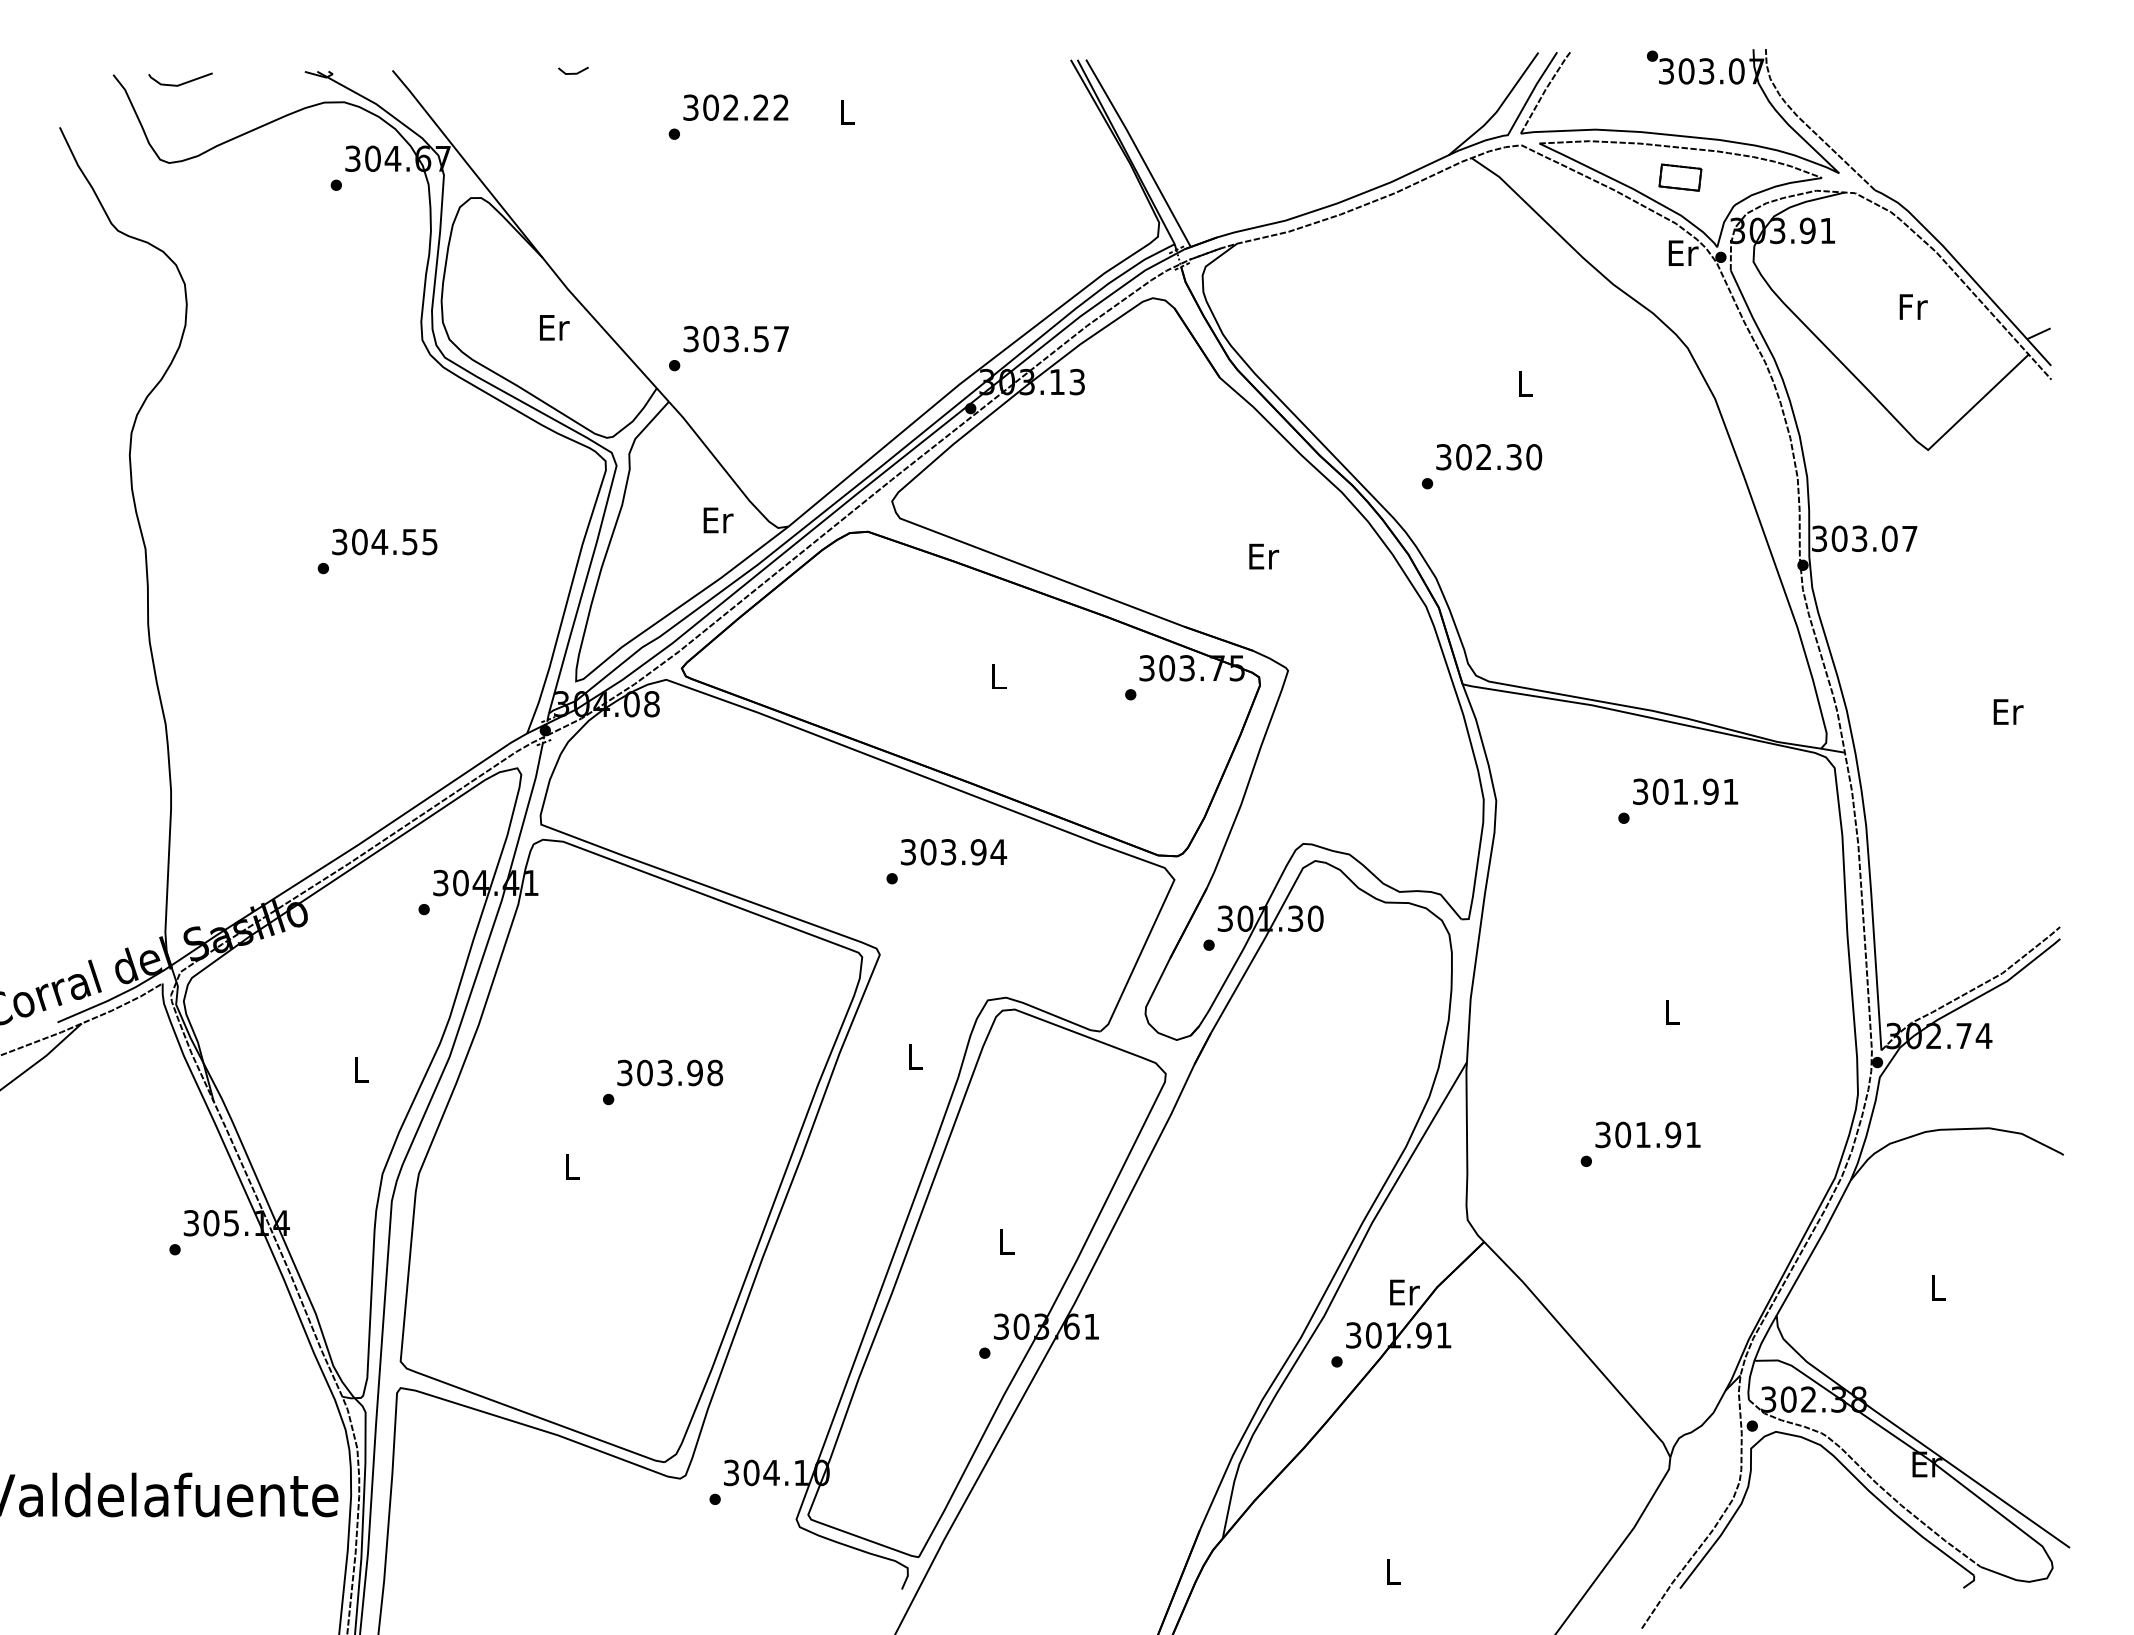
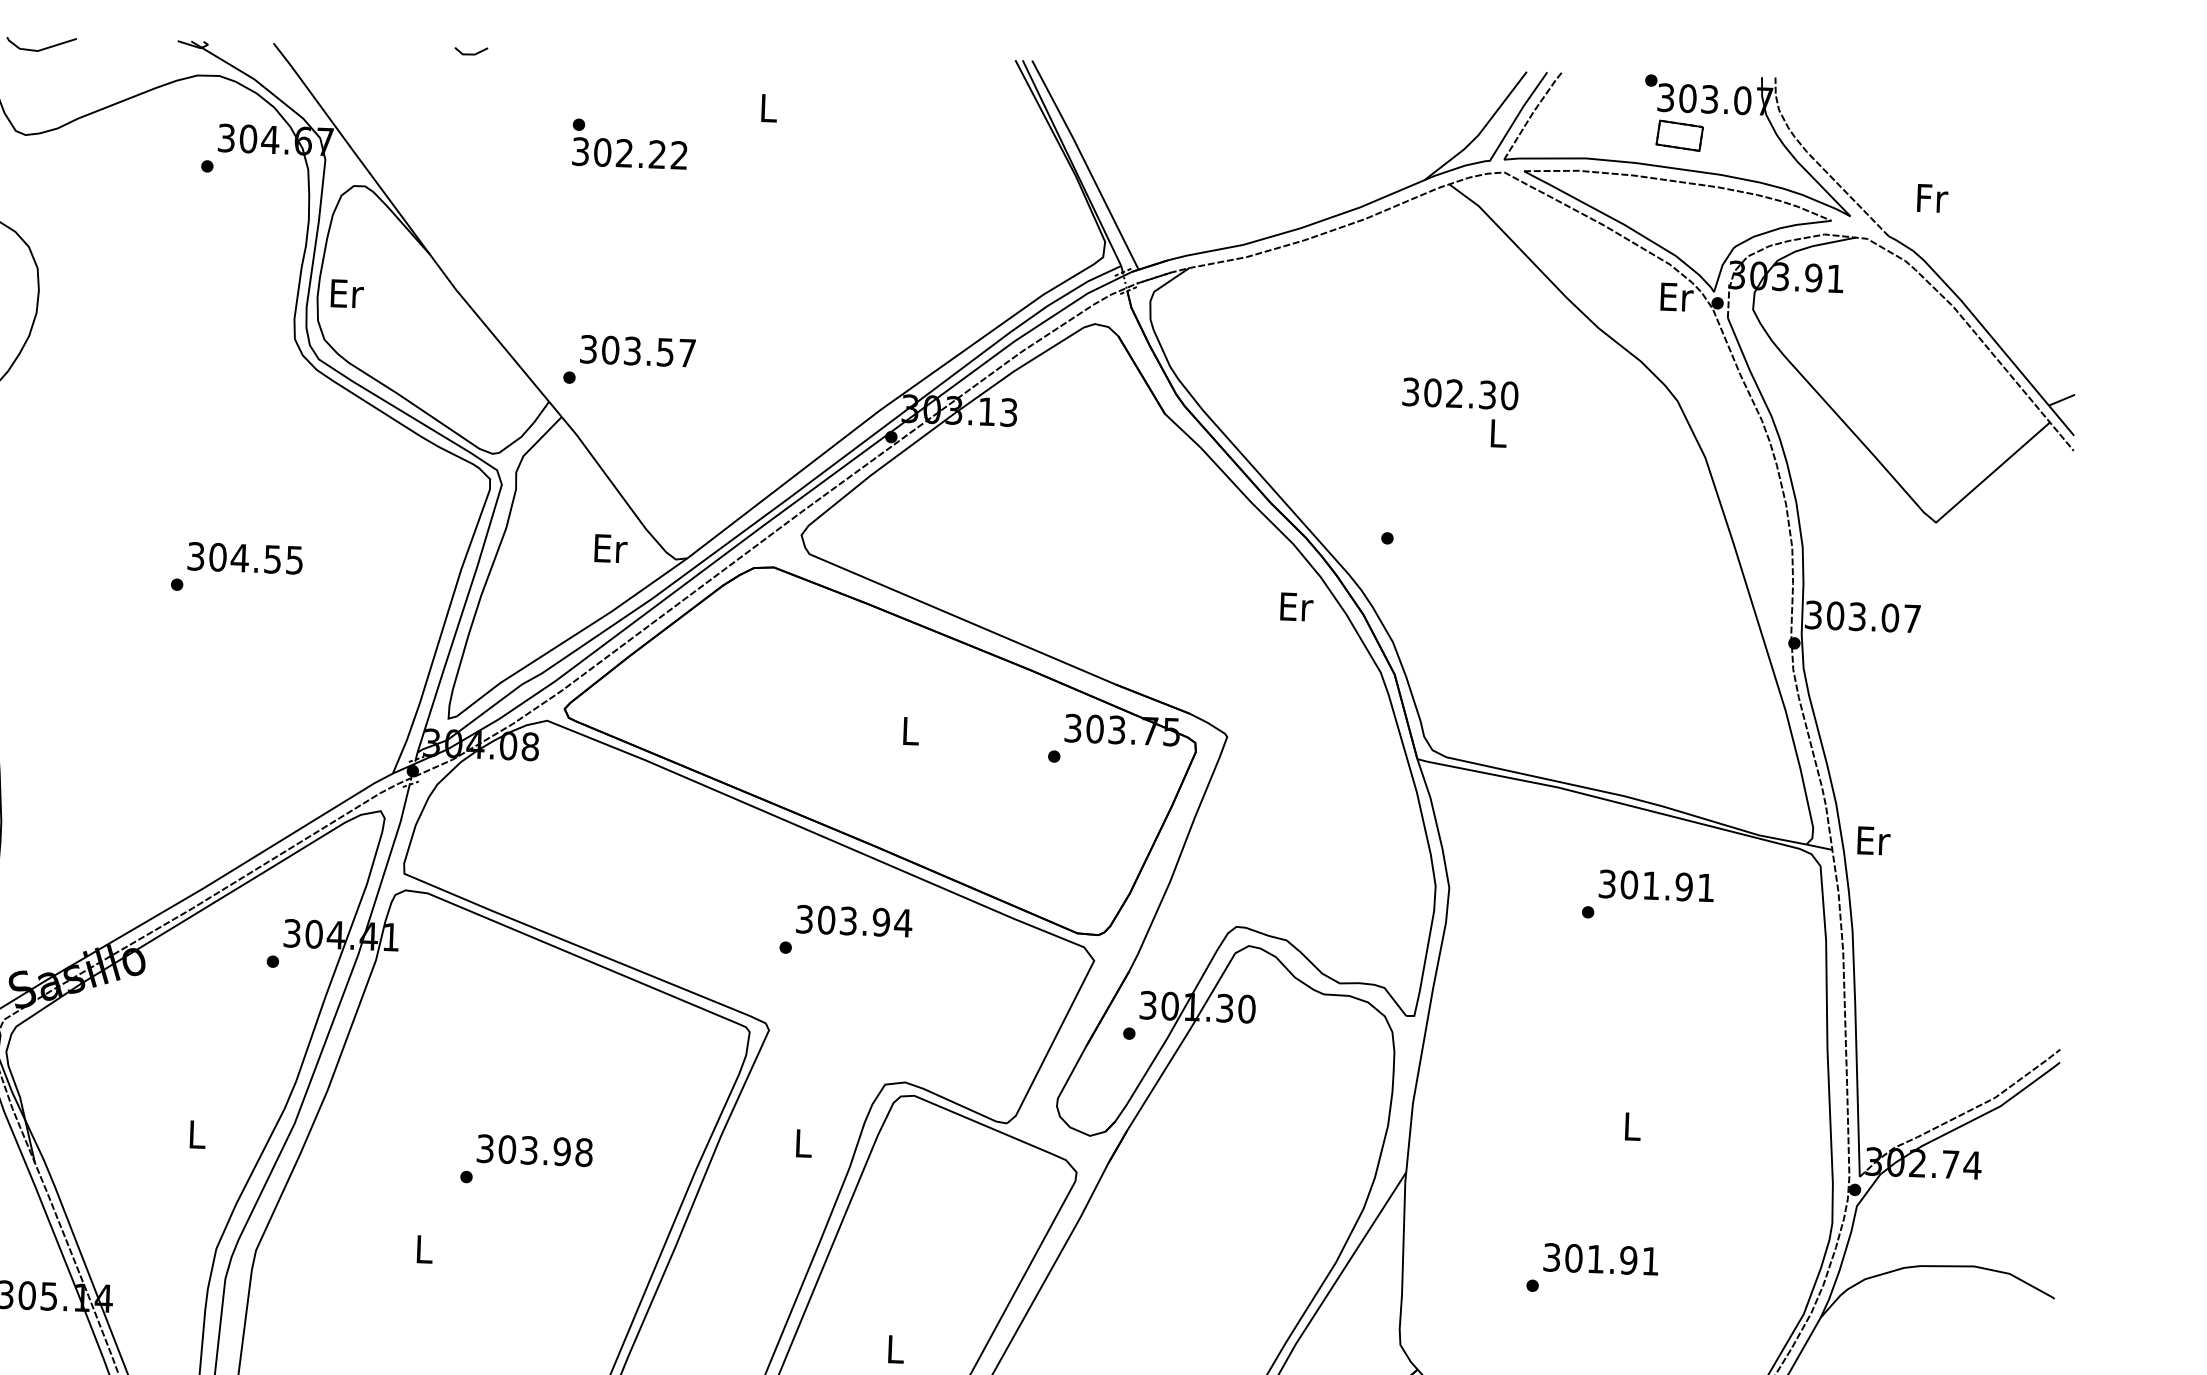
text: (735, 107) -> (629, 153), moved
part: (1680, 177) -> (1679, 135), moved
text: (1913, 306) -> (1932, 197), moved
text: (554, 327) -> (347, 293), moved
text: (1489, 457) -> (1460, 394), moved
text: (1264, 556) -> (1297, 606), moved
text: (2008, 711) -> (1873, 840), moved

